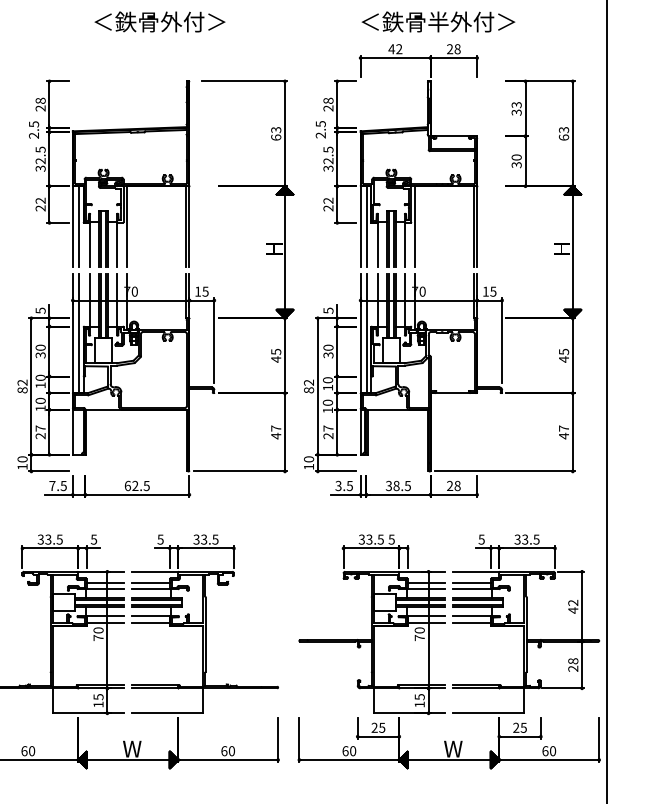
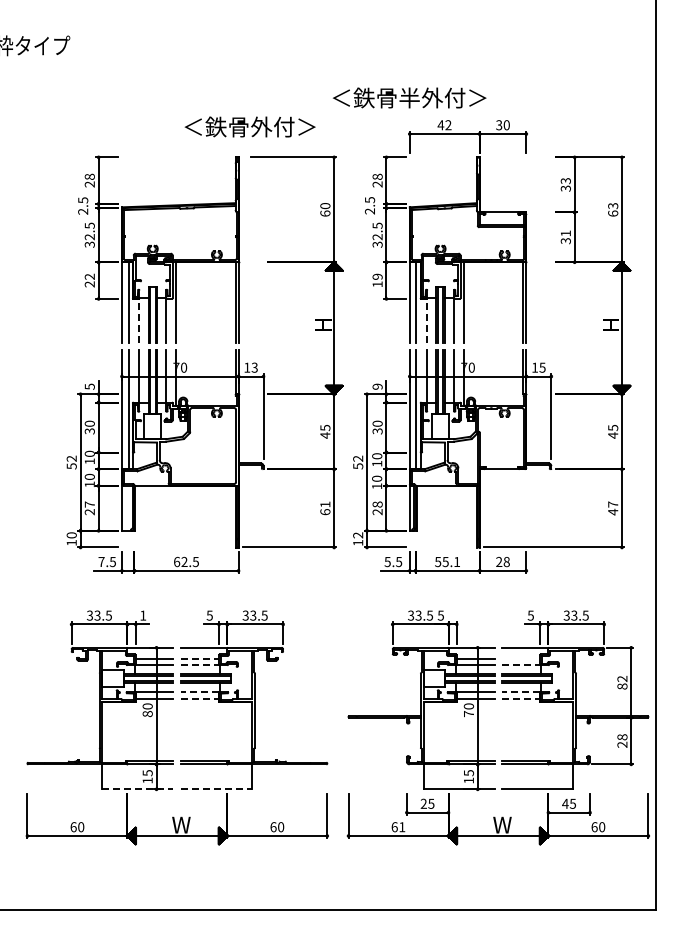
text: (159, 21) -> (249, 126), moved
text: (438, 21) -> (409, 97), moved
text: (453, 49) -> (502, 125), 28 -> 30
text: (276, 130) -> (325, 206), 63 -> 60
text: (516, 157) -> (565, 233), 30 -> 31
text: (328, 204) -> (377, 280), 22 -> 19
line: (90, 244) -> (139, 320), solid -> dashed
line: (378, 244) -> (427, 320), solid -> dashed
text: (205, 291) -> (254, 367), 15 -> 13
text: (328, 310) -> (377, 386), 5 -> 9
text: (22, 390) -> (71, 466), 82 -> 52
text: (309, 390) -> (358, 466), 82 -> 52
text: (328, 428) -> (377, 504), 27 -> 28
text: (276, 432) -> (325, 508), 47 -> 61
text: (309, 459) -> (358, 535), 10 -> 12
text: (338, 485) -> (387, 561), 3.5 -> 5.5
text: (398, 485) -> (447, 561), 38.5 -> 55.1
text: (94, 539) -> (143, 615), 5 -> 1
line: (151, 582) -> (200, 658), solid -> dashed
line: (472, 582) -> (521, 658), removed
line: (152, 589) -> (201, 665), solid -> dashed
line: (473, 589) -> (522, 665), solid -> dashed
text: (573, 610) -> (622, 686), 42 -> 82
line: (151, 615) -> (200, 691), solid -> dashed
line: (472, 615) -> (521, 691), solid -> dashed
line: (151, 622) -> (200, 698), solid -> dashed
line: (472, 622) -> (521, 698), solid -> dashed
text: (98, 637) -> (147, 713), 70 -> 80
line: (88, 713) -> (137, 789), solid -> dashed
line: (168, 713) -> (217, 789), solid -> dashed
text: (516, 727) -> (565, 803), 25 -> 45
text: (353, 751) -> (402, 827), 60 -> 61

